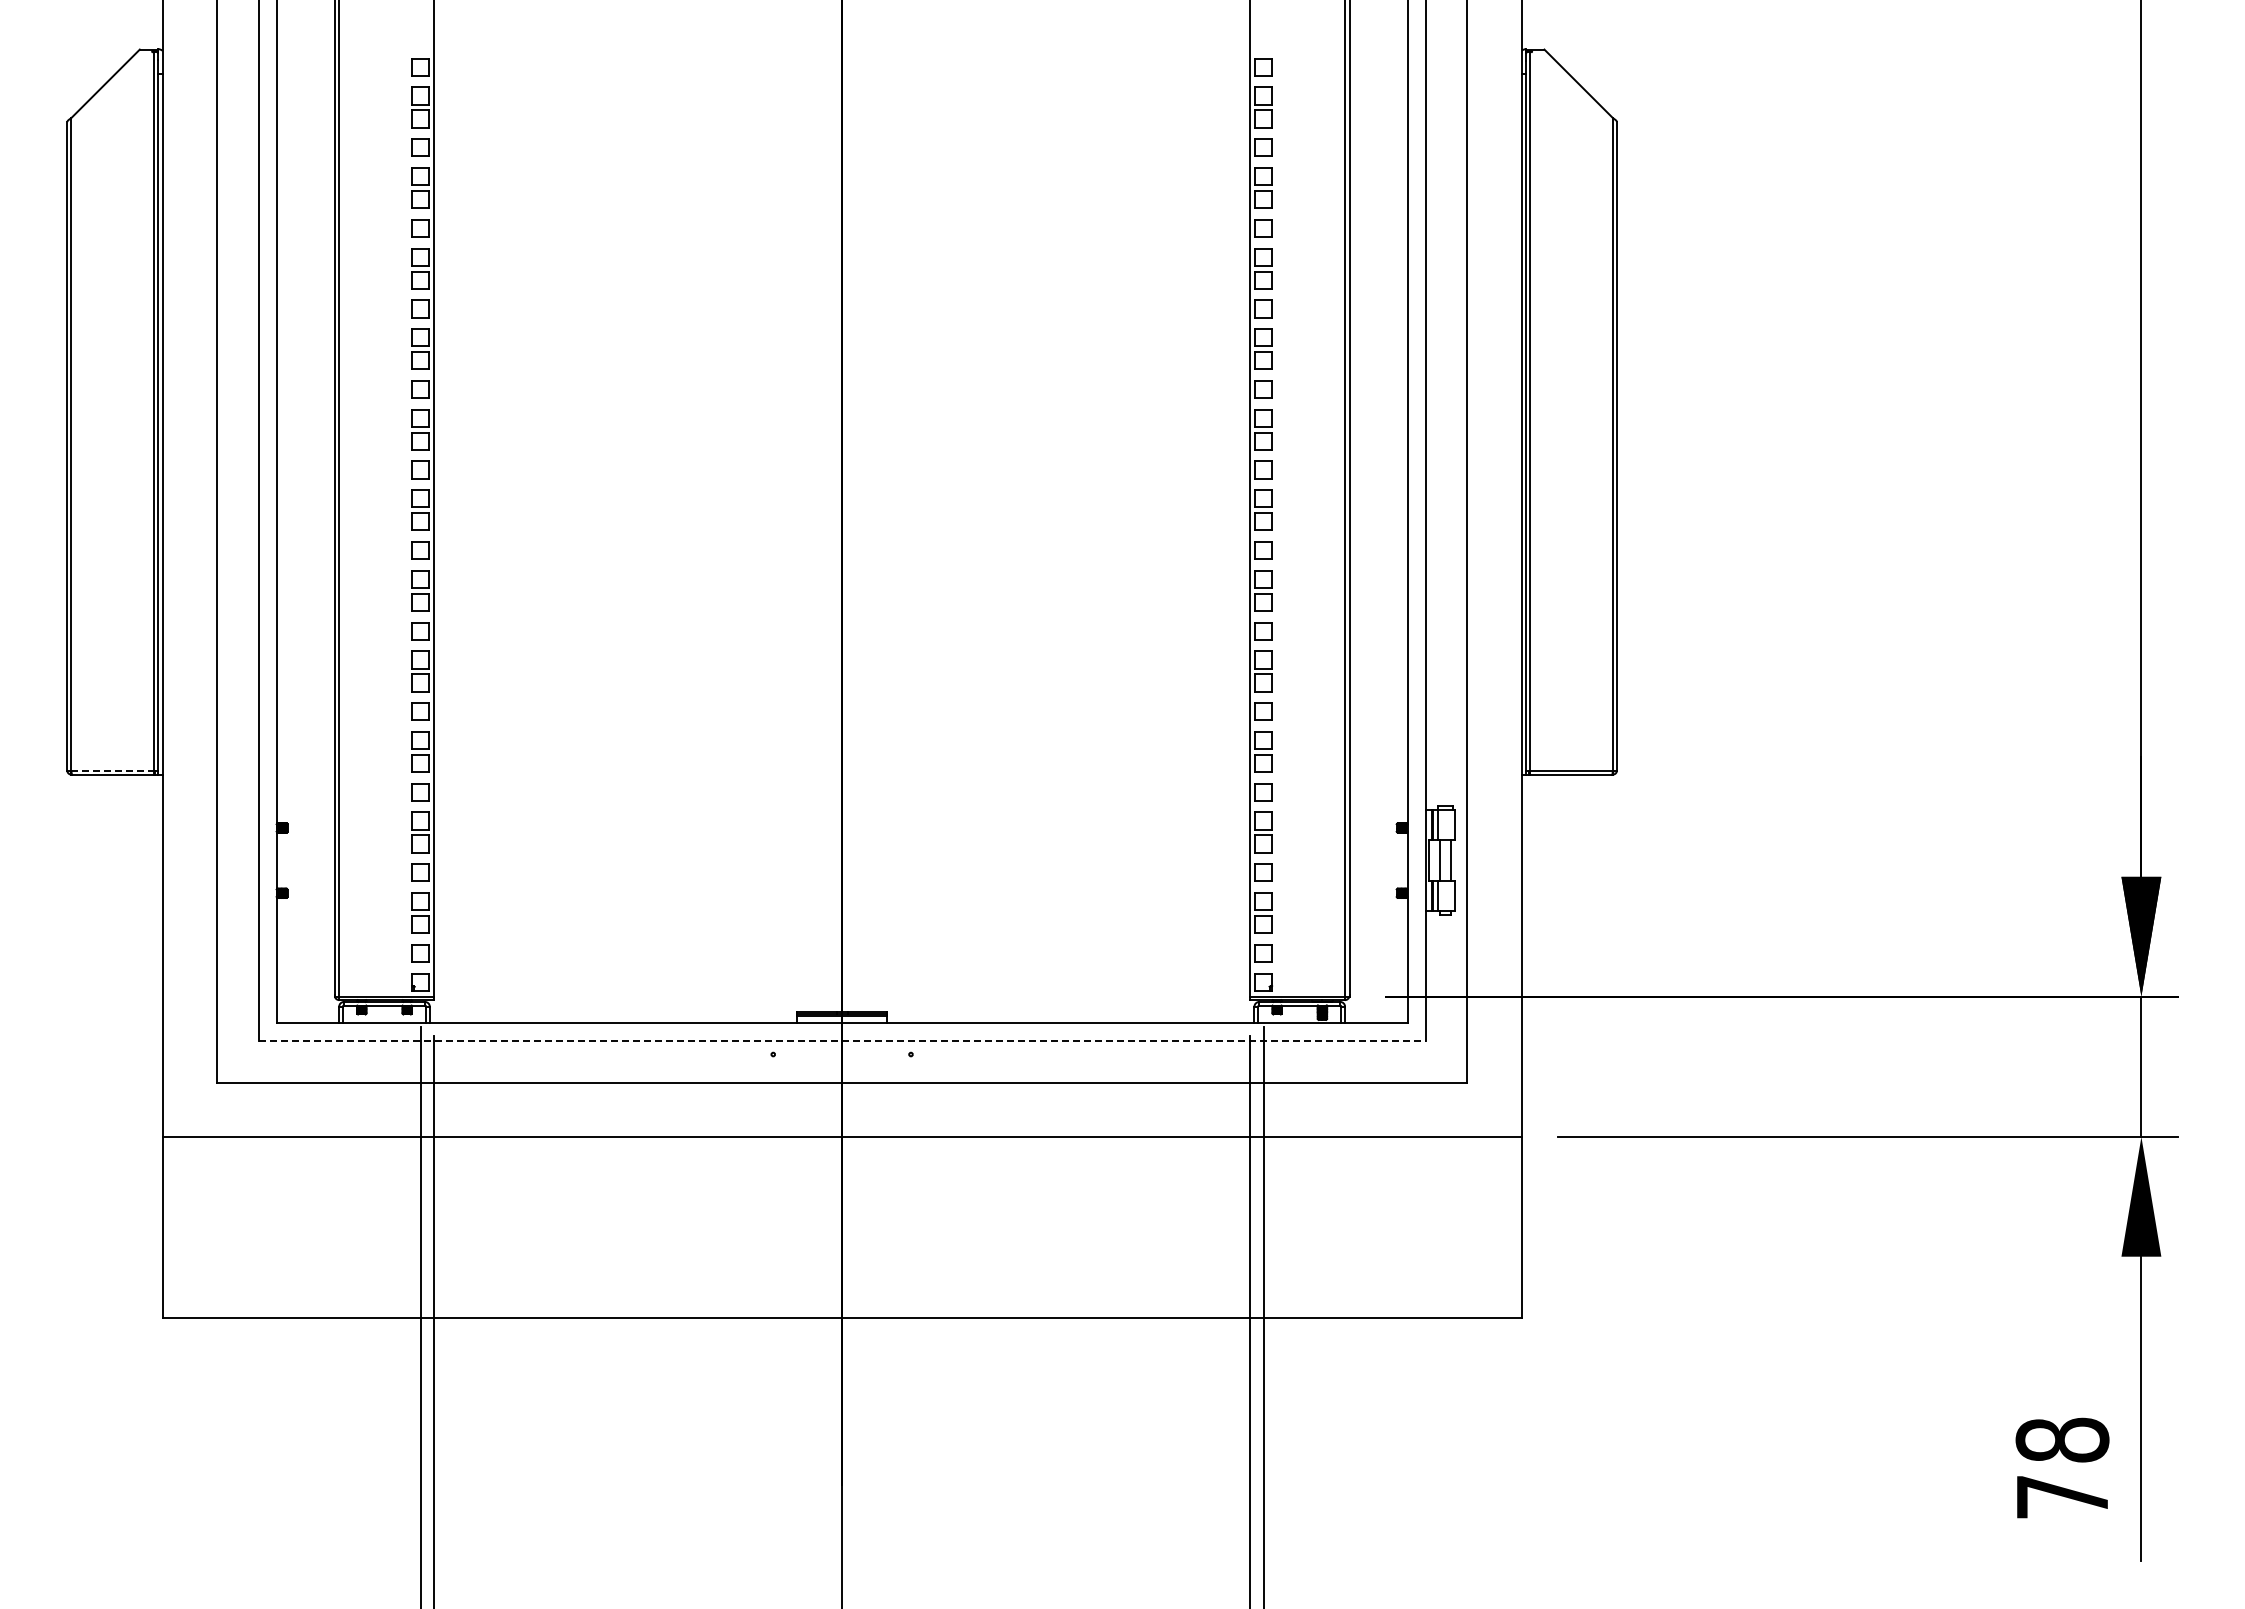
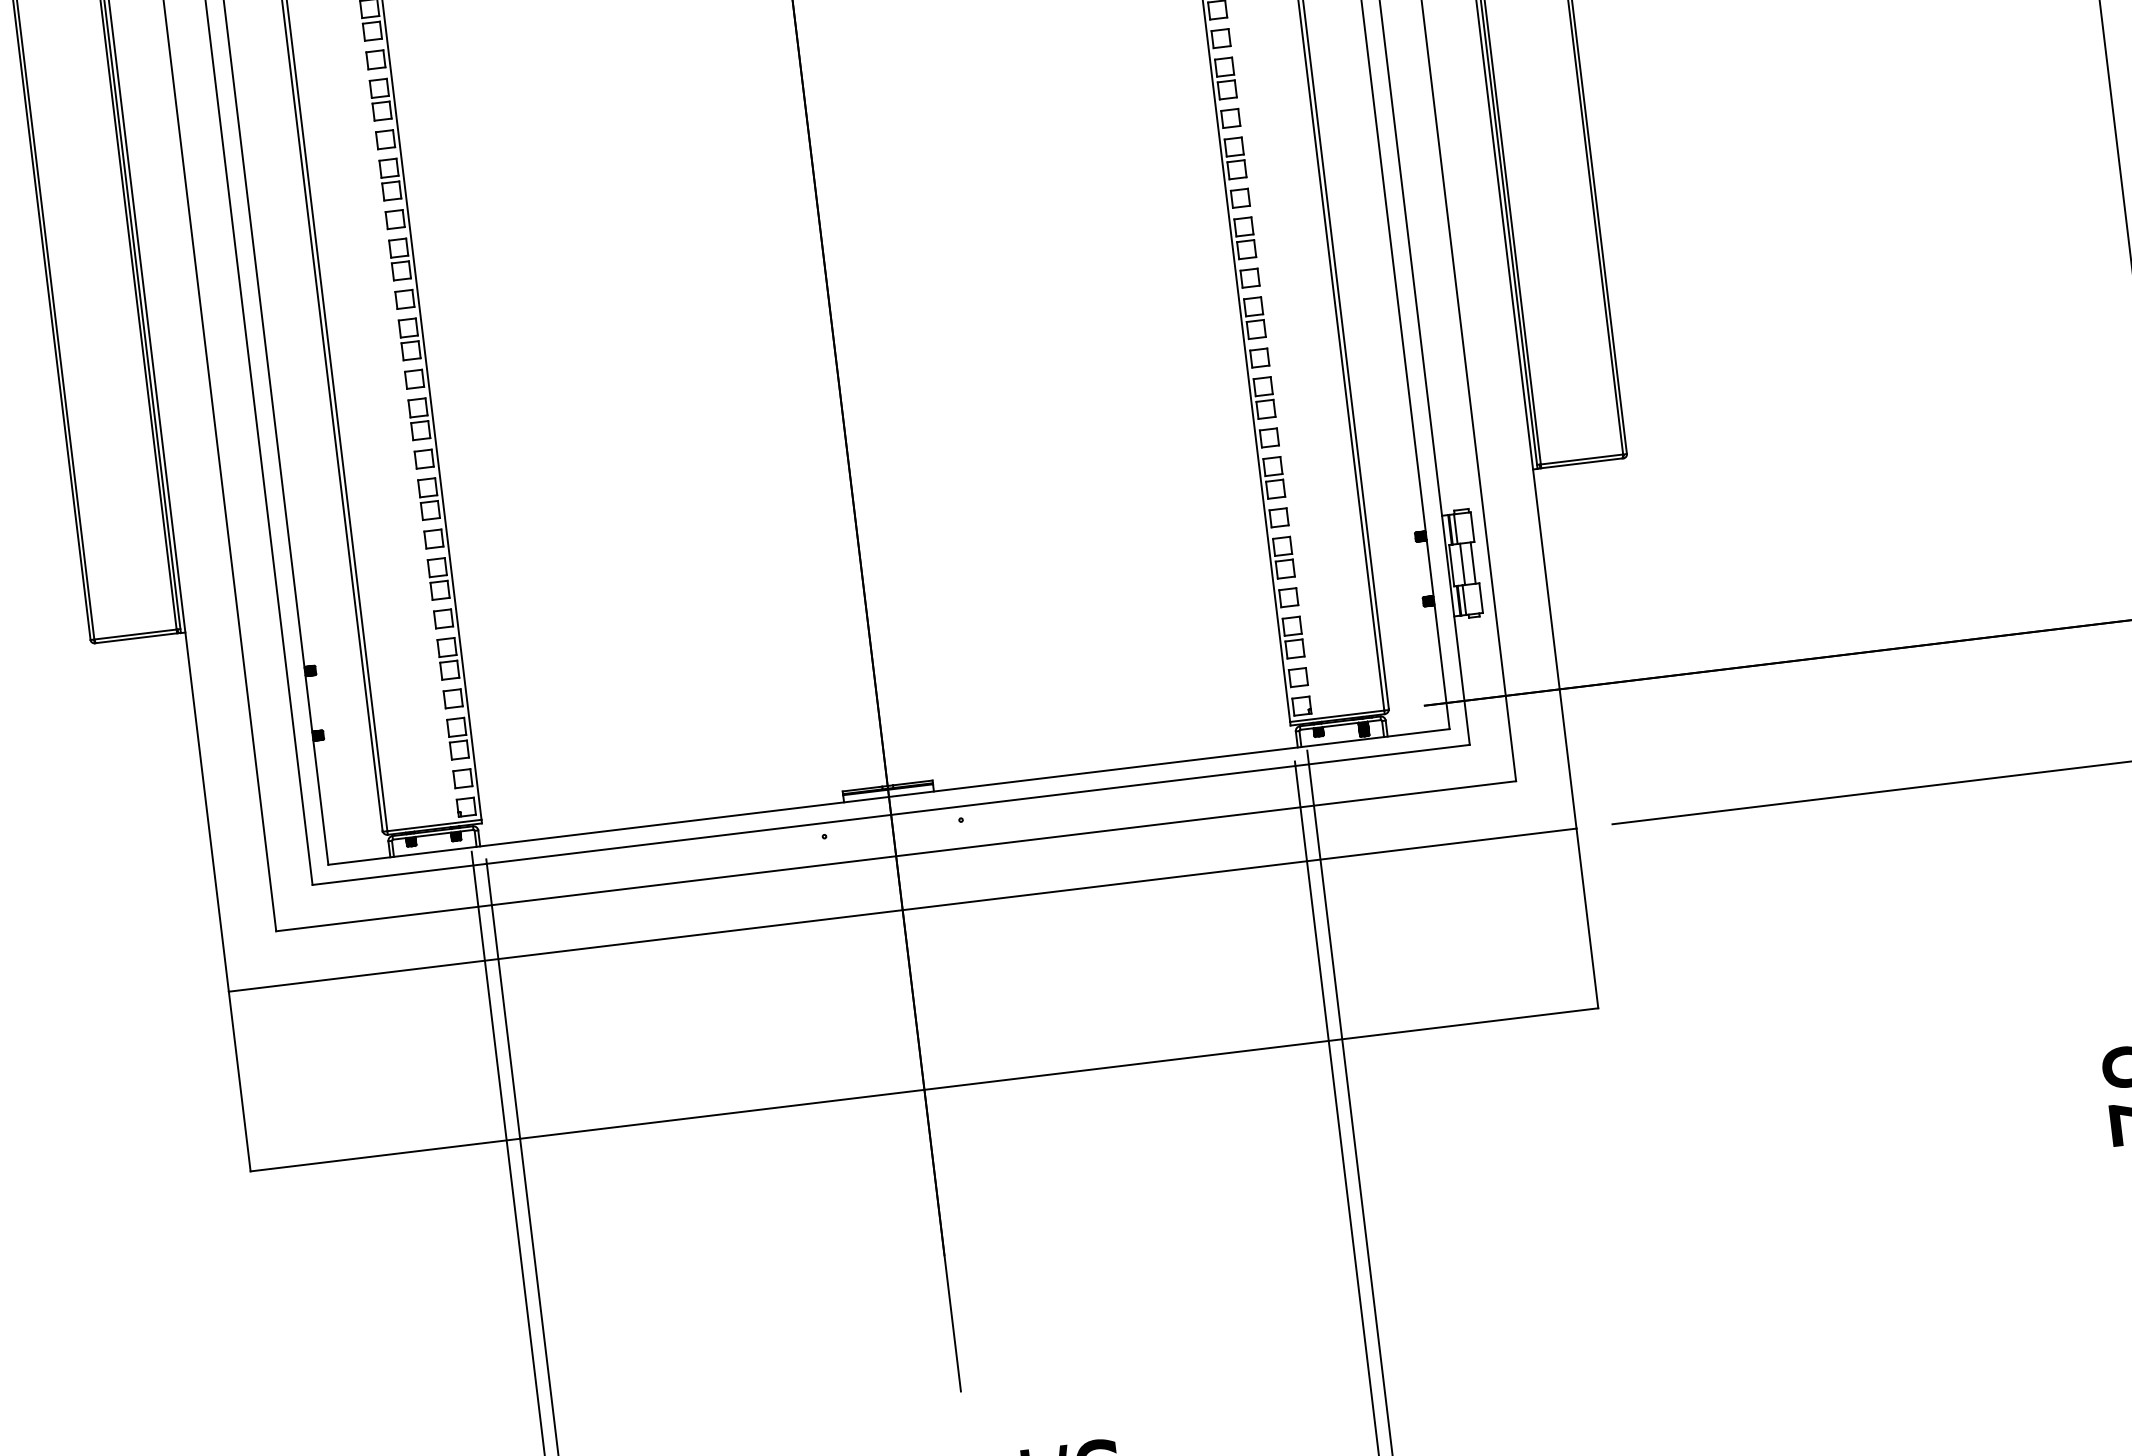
line: (112, 770) -> (135, 634), dashed -> solid
line: (842, 1040) -> (891, 814), dashed -> solid

